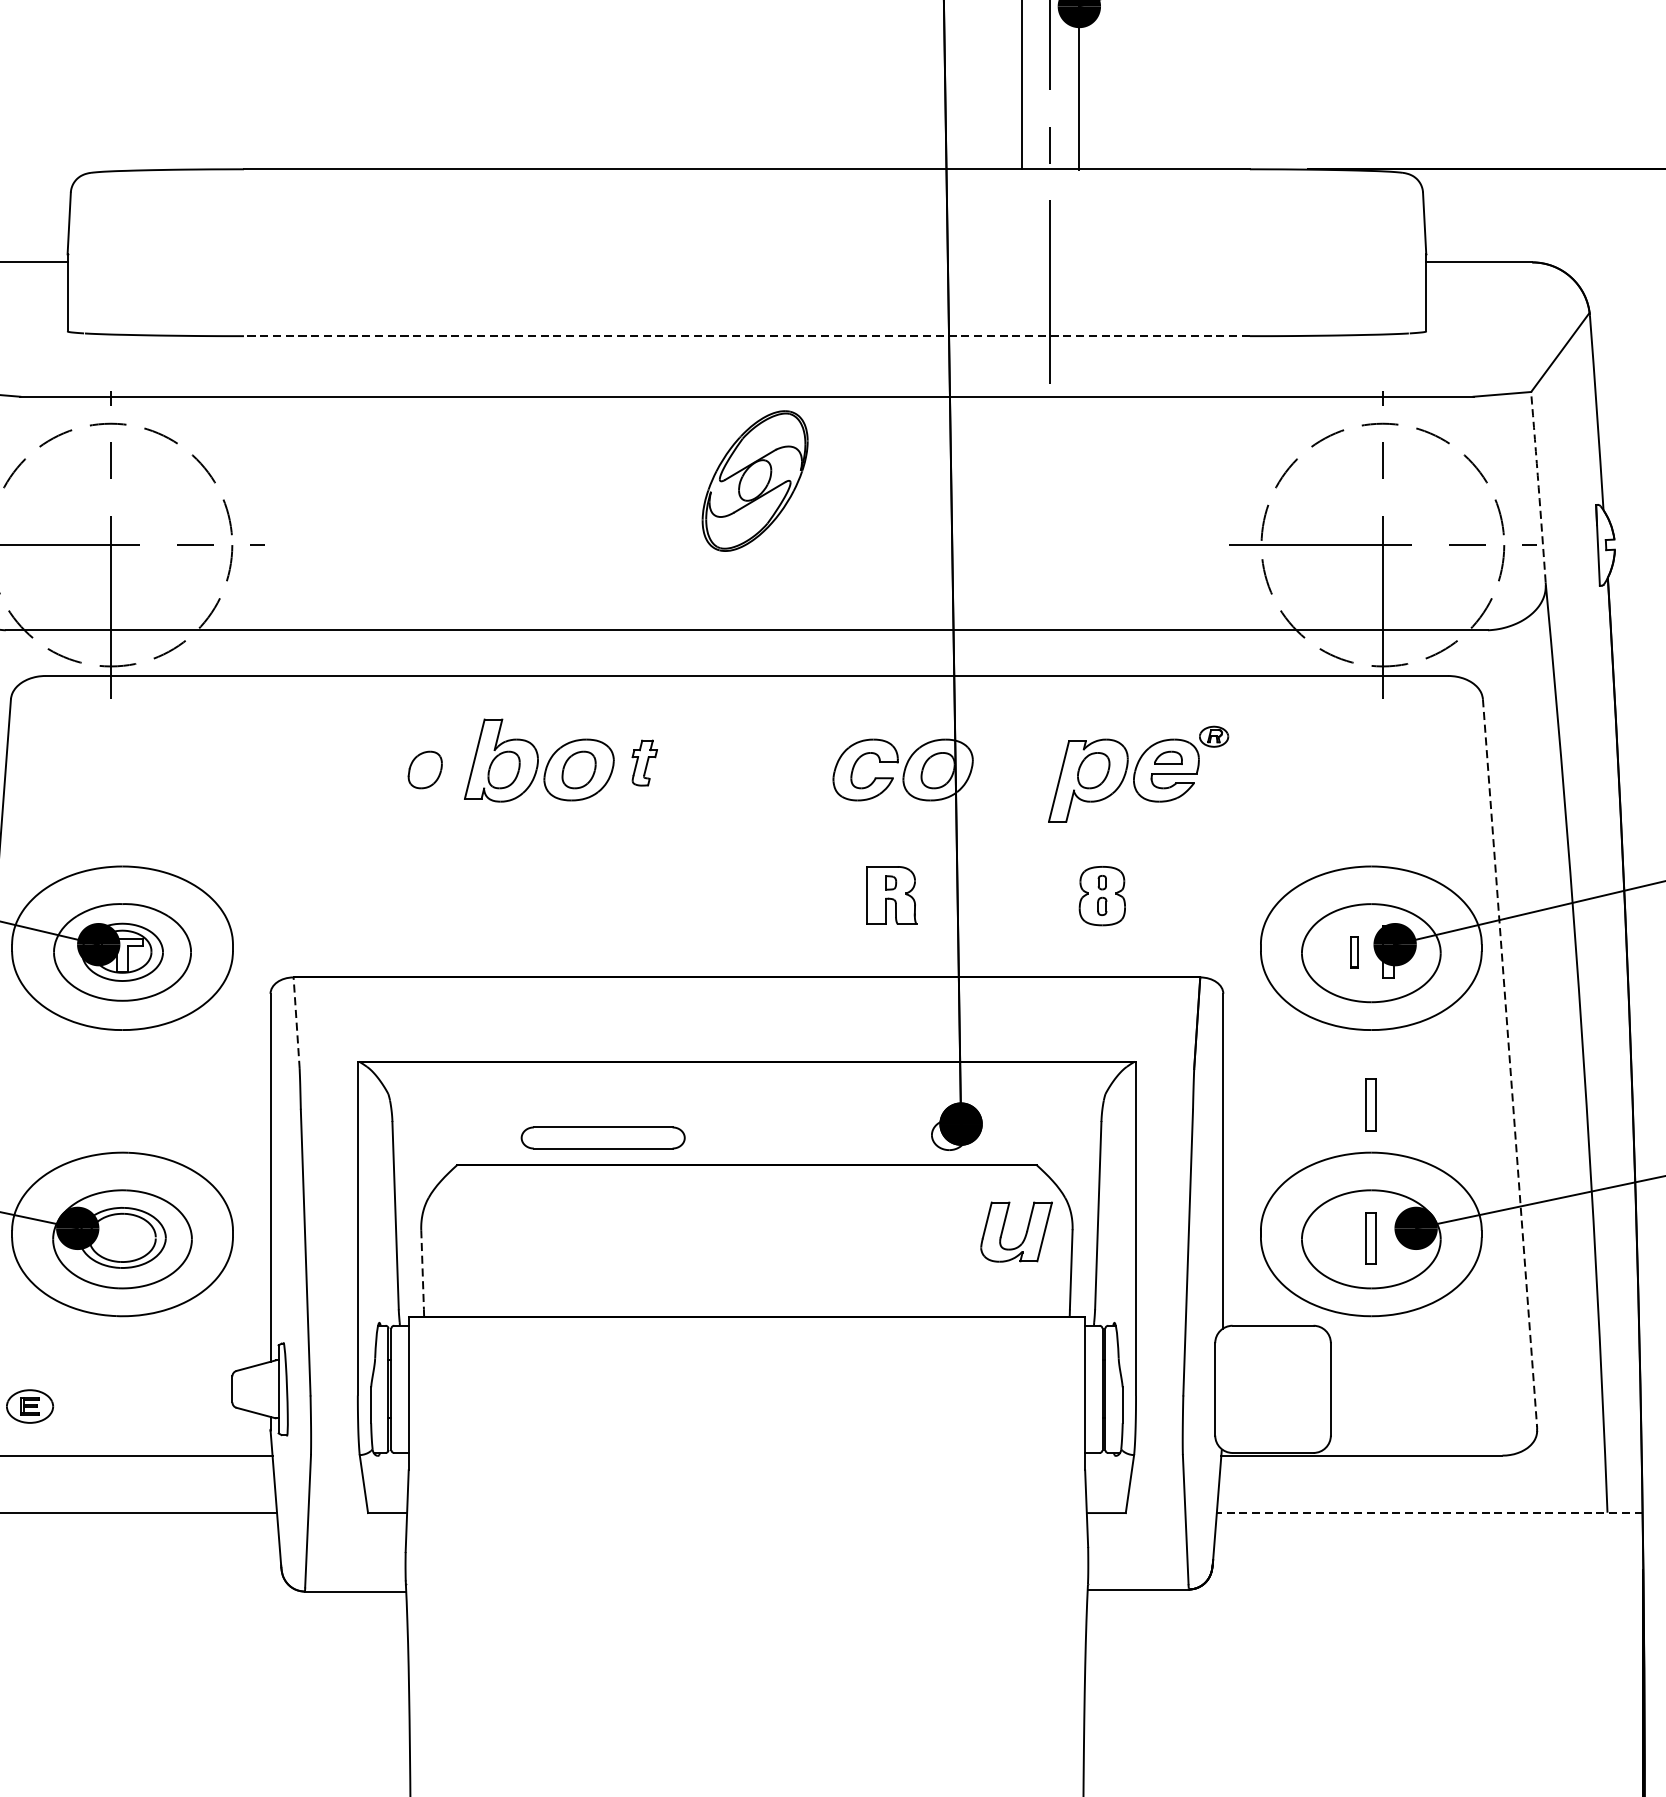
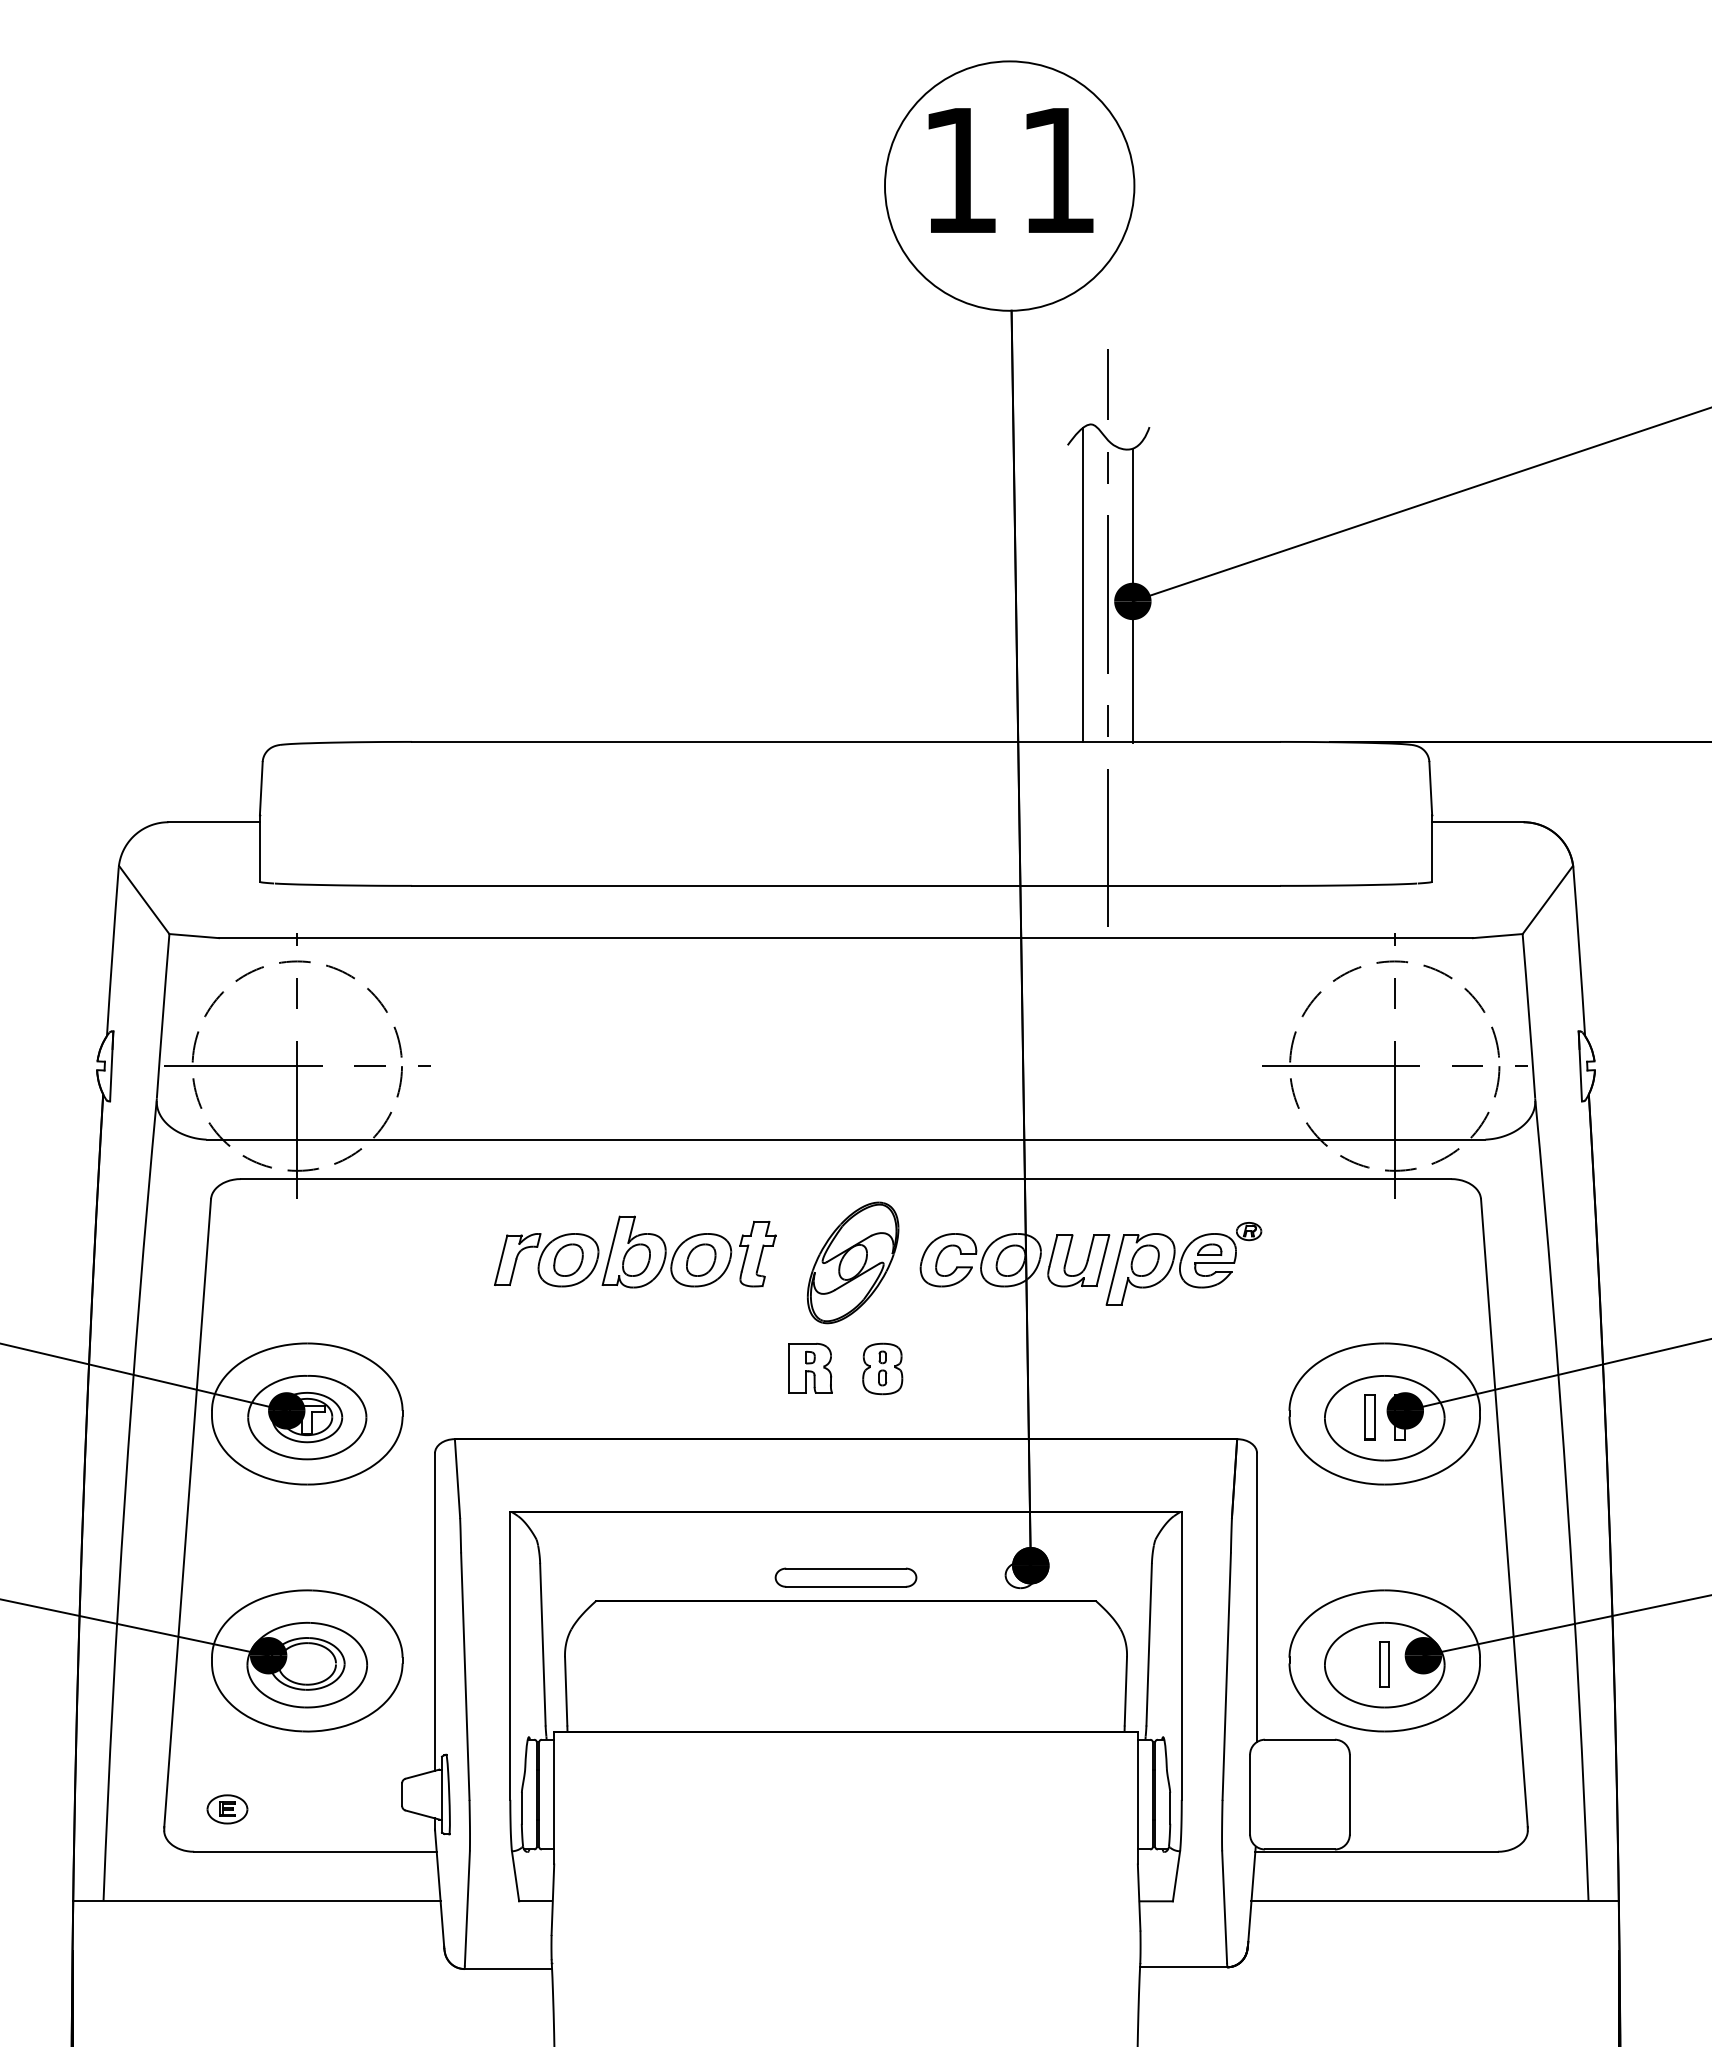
line: (747, 335) -> (846, 885), dashed -> solid
part: (754, 480) -> (852, 1262), moved
arc: (1539, 487) -> (1529, 1016), dashed -> solid
part: (644, 763) -> (757, 1254), size x1.67
part: (399, 770) -> (546, 1260), added
part: (891, 895) -> (810, 1368), moved
part: (1102, 895) -> (882, 1368), moved
part: (1353, 952) -> (1369, 1417), size x1.67
line: (296, 1023) -> (457, 1478), dashed -> solid
line: (1510, 1063) -> (1504, 1513), dashed -> solid
part: (1371, 1105) -> (1384, 1549), removed
part: (602, 1137) -> (845, 1577), moved
part: (1025, 1231) -> (1086, 1260), moved
line: (422, 1269) -> (566, 1691), dashed -> solid
line: (1430, 1513) -> (1435, 1901), dashed -> solid

